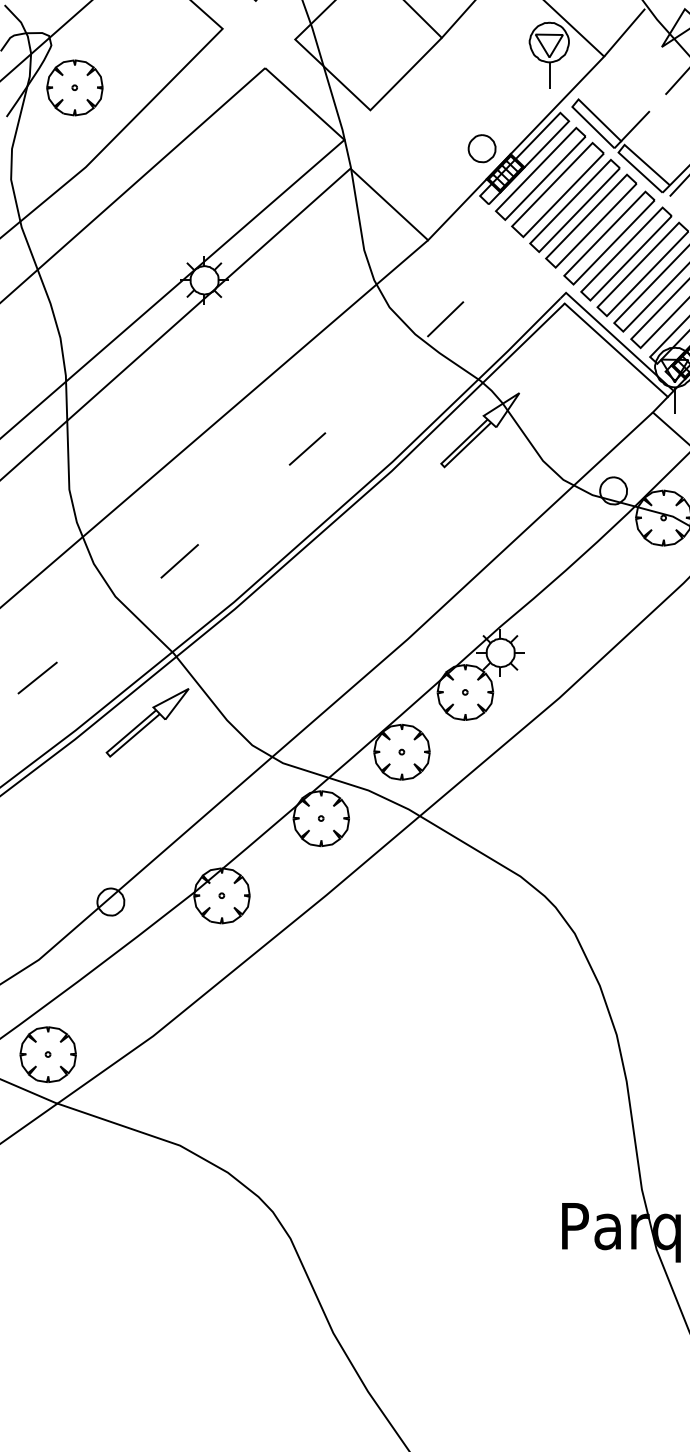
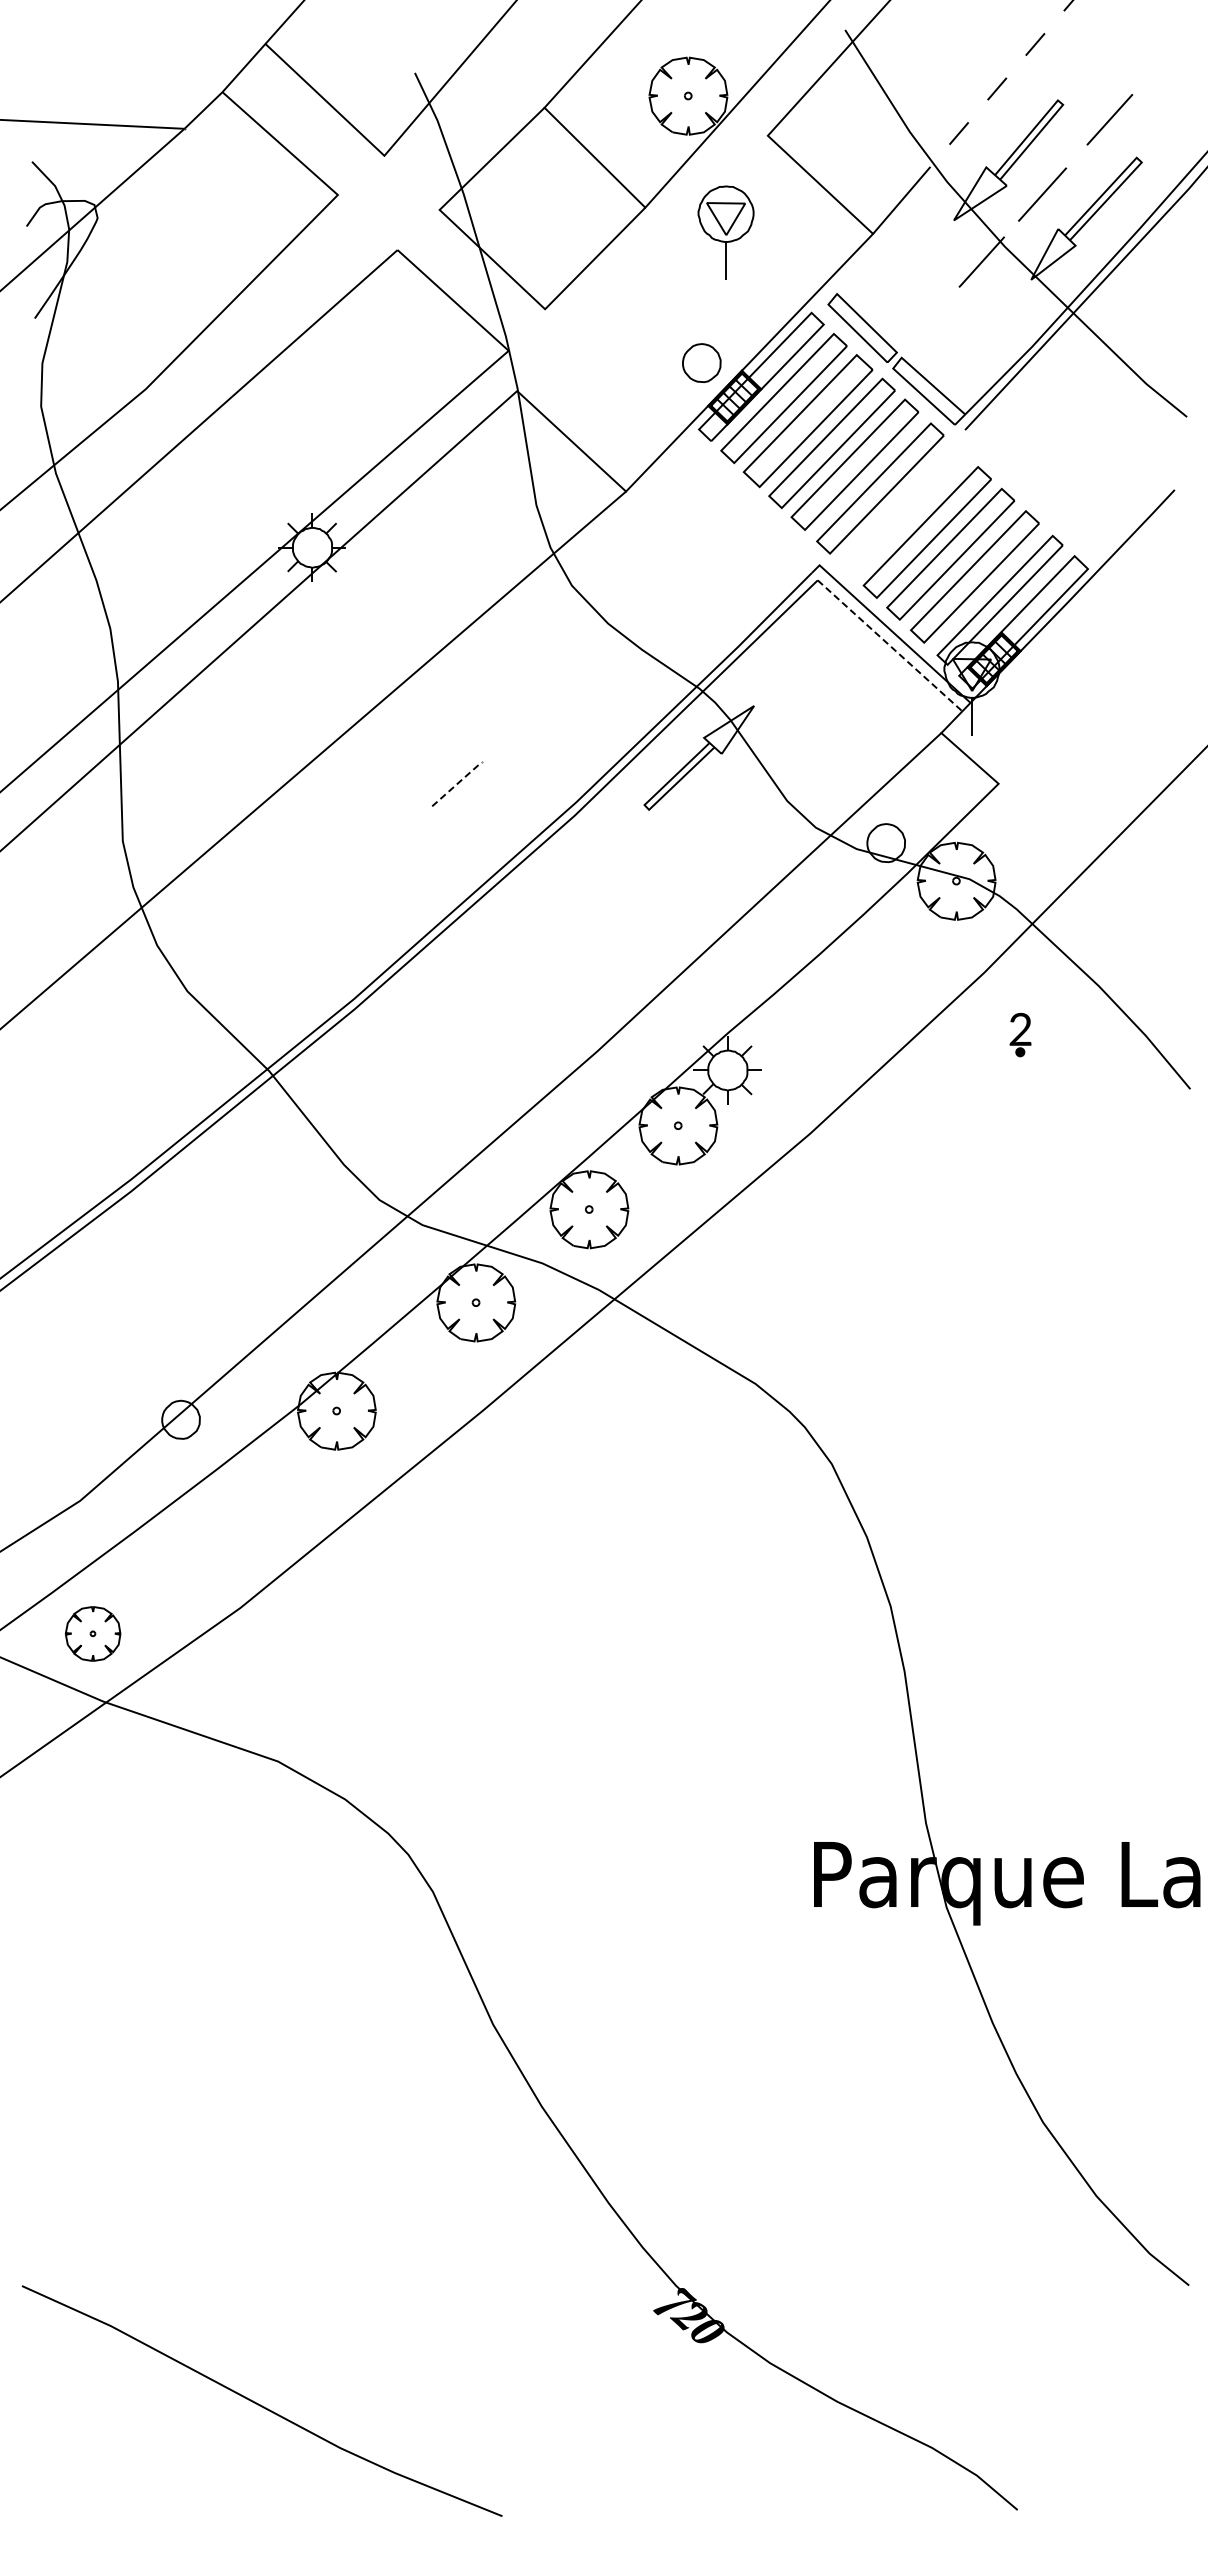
part: (548, 55) -> (725, 232), moved
part: (74, 87) -> (130, 277), removed
line: (635, 126) -> (916, 331), removed
part: (626, 253) -> (904, 510), removed
line: (445, 319) -> (650, 602), removed
line: (616, 350) -> (890, 645), solid -> dashed
line: (307, 449) -> (457, 784), solid -> dashed
line: (179, 561) -> (277, 941), removed
line: (37, 677) -> (78, 1105), removed
part: (147, 722) -> (232, 1168), removed
part: (47, 1054) -> (92, 1633), size x0.7

